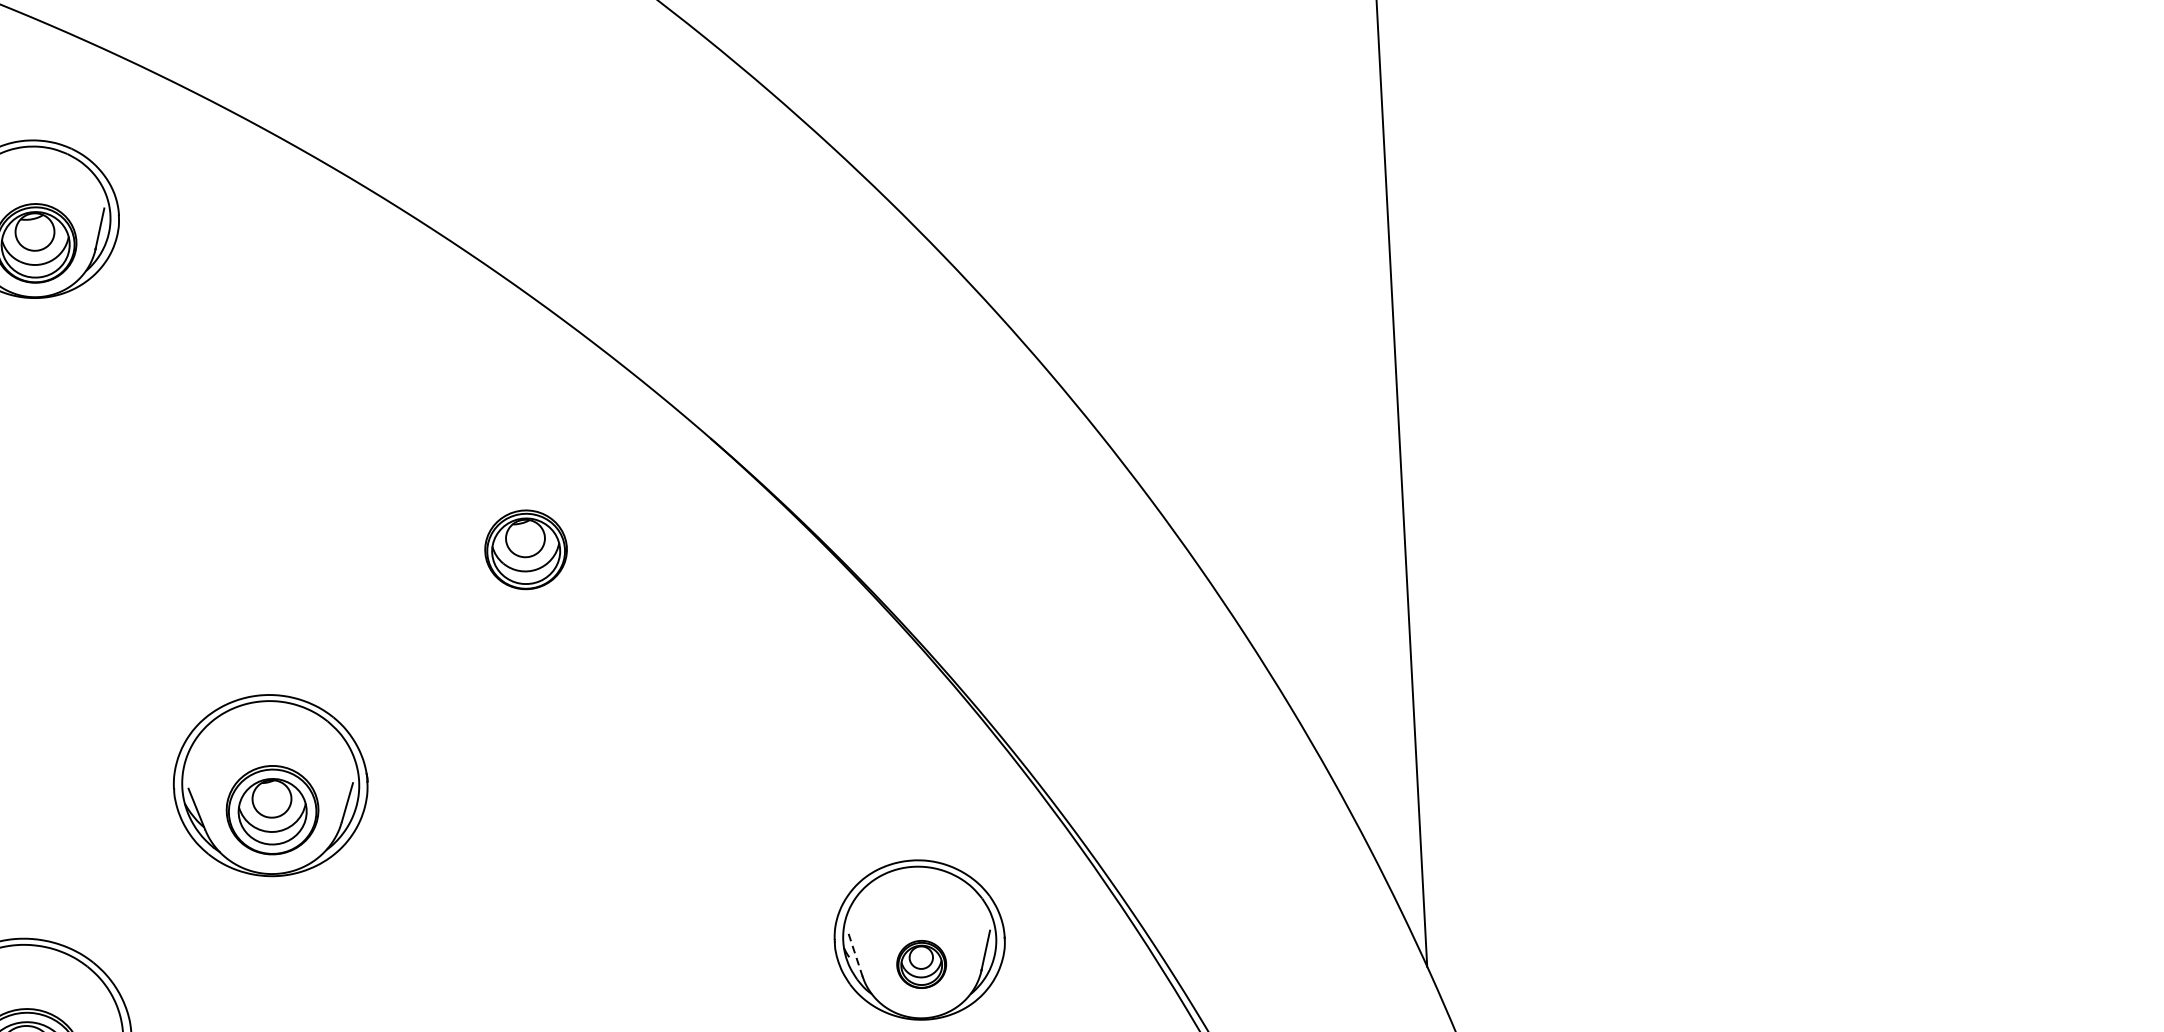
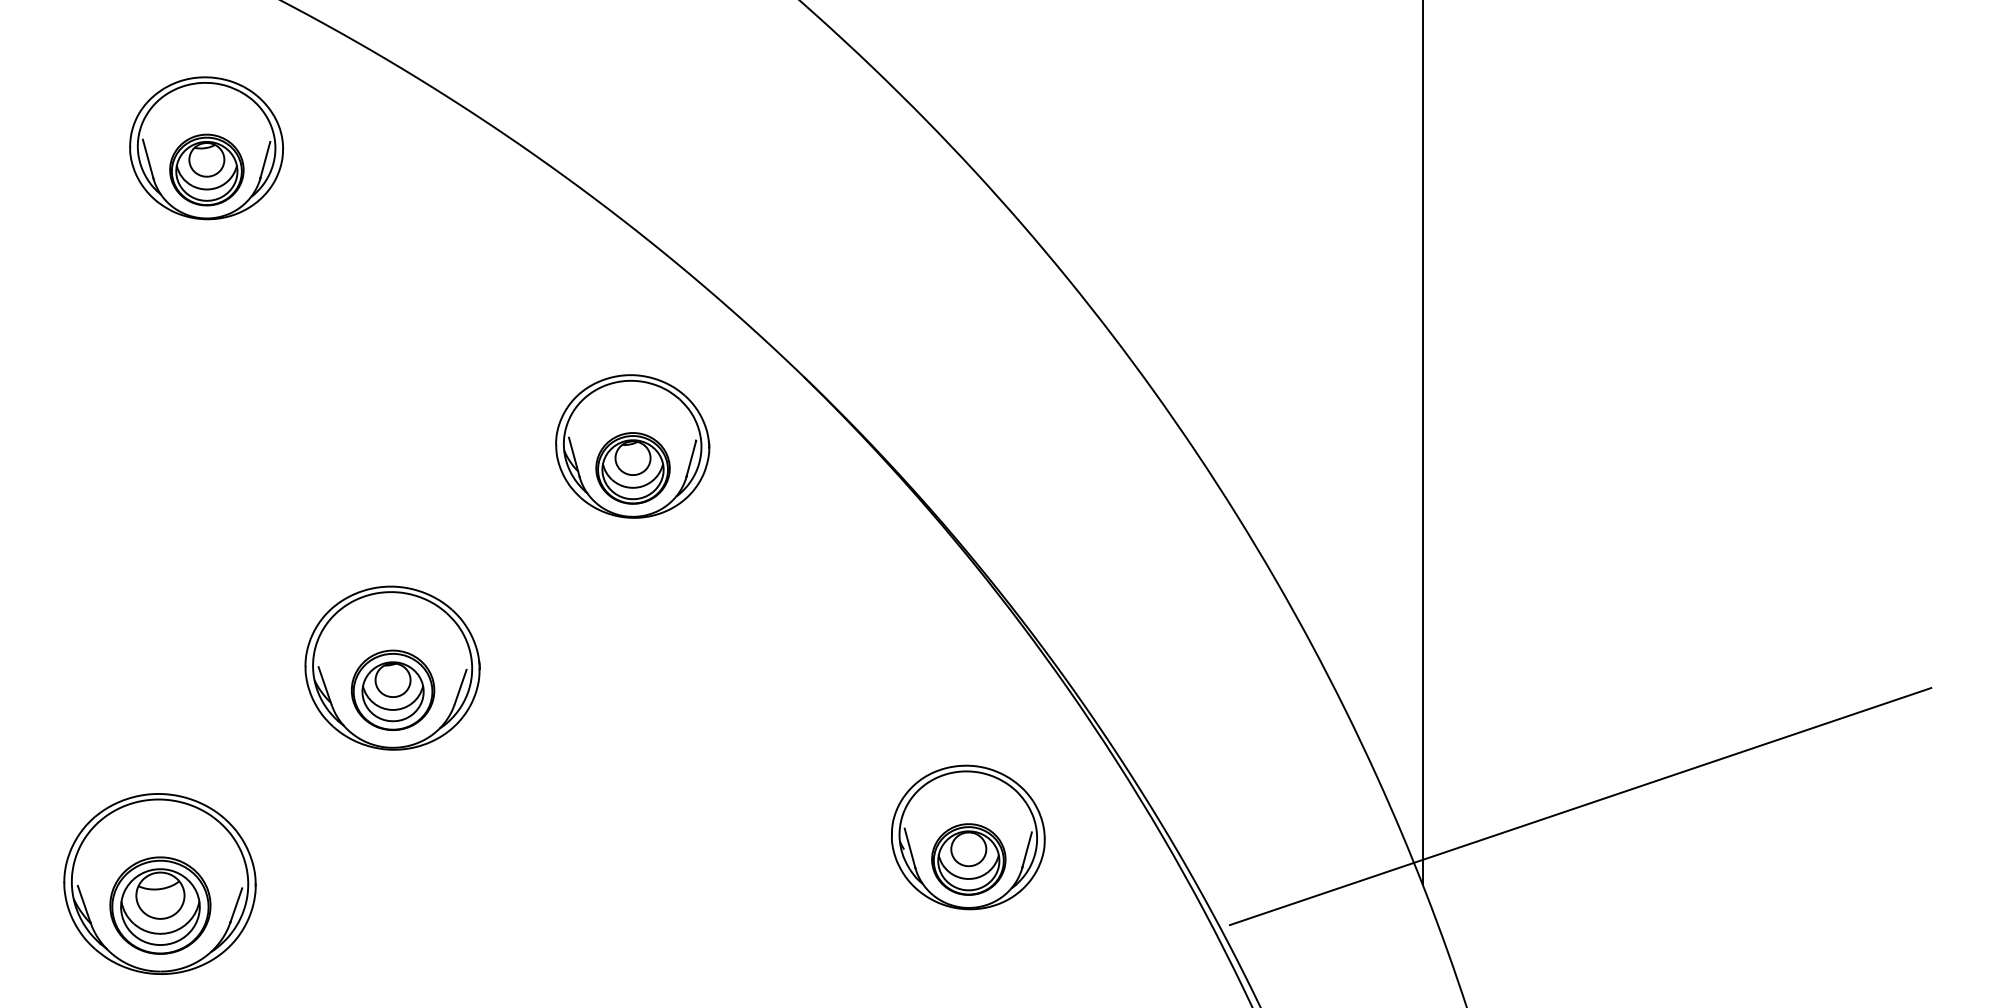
part: (524, 525) -> (632, 446), added
line: (1597, 870) -> (1580, 806), added
line: (856, 955) -> (910, 848), dashed -> solid
part: (921, 964) -> (968, 859), size x1.67

